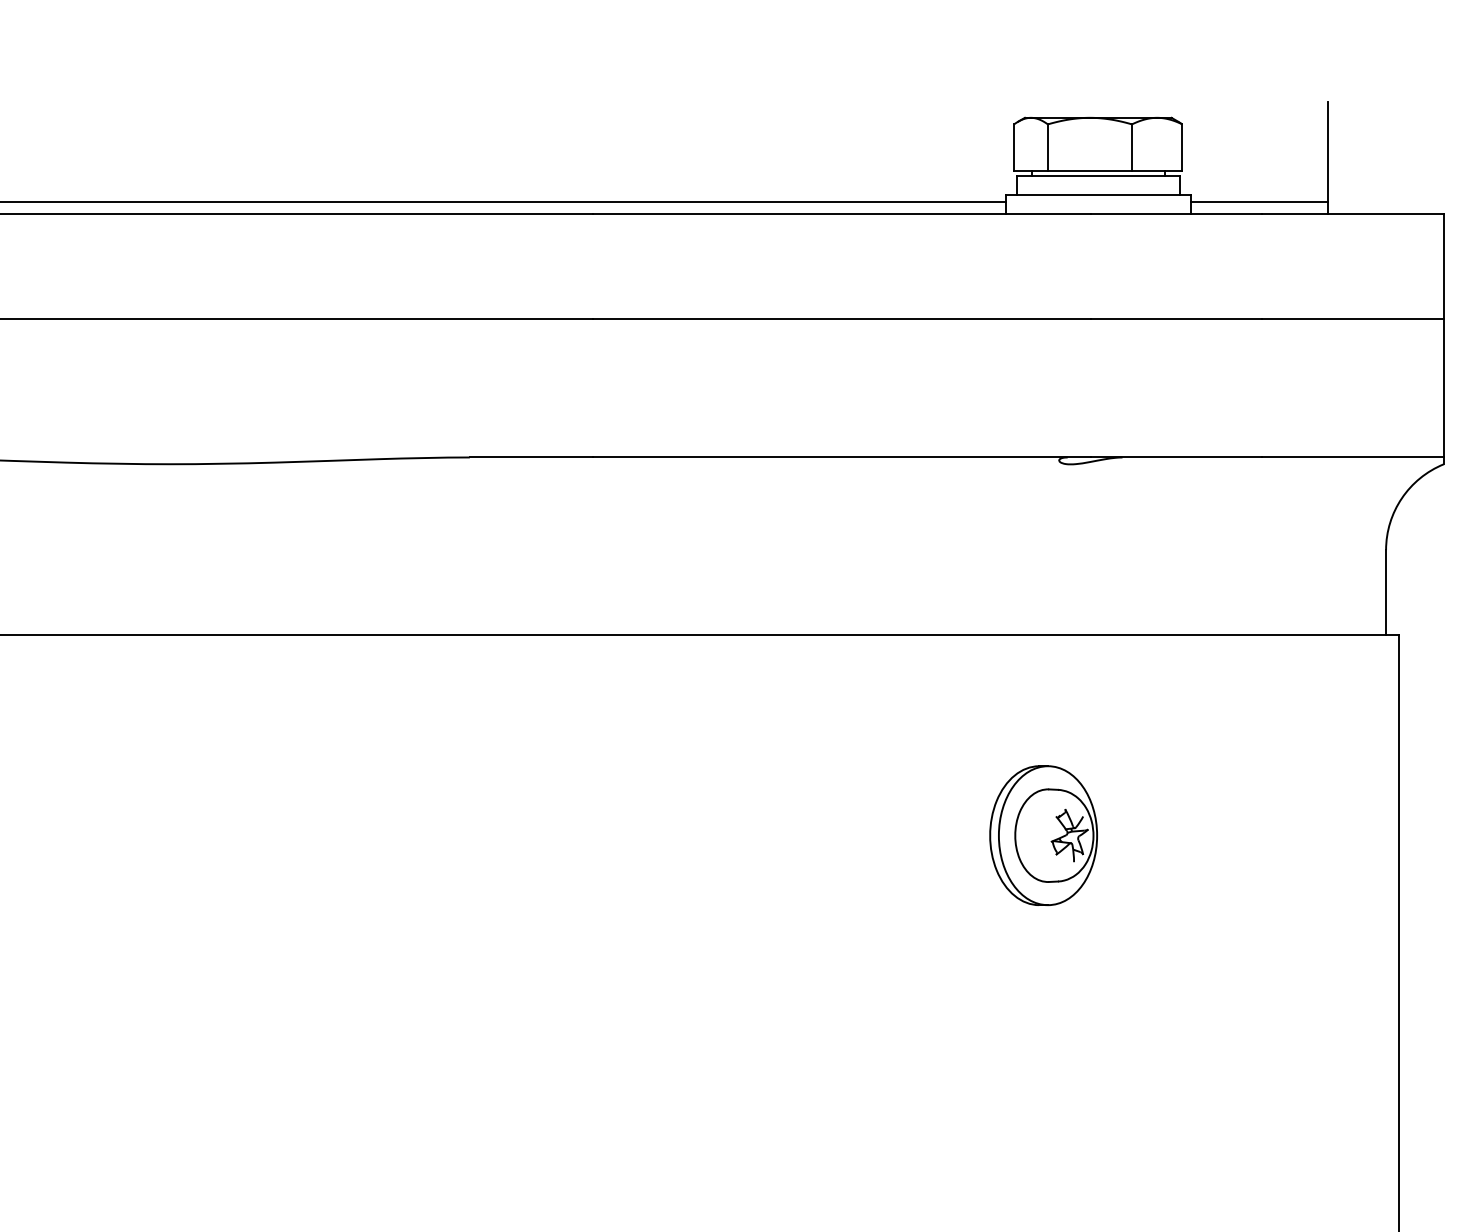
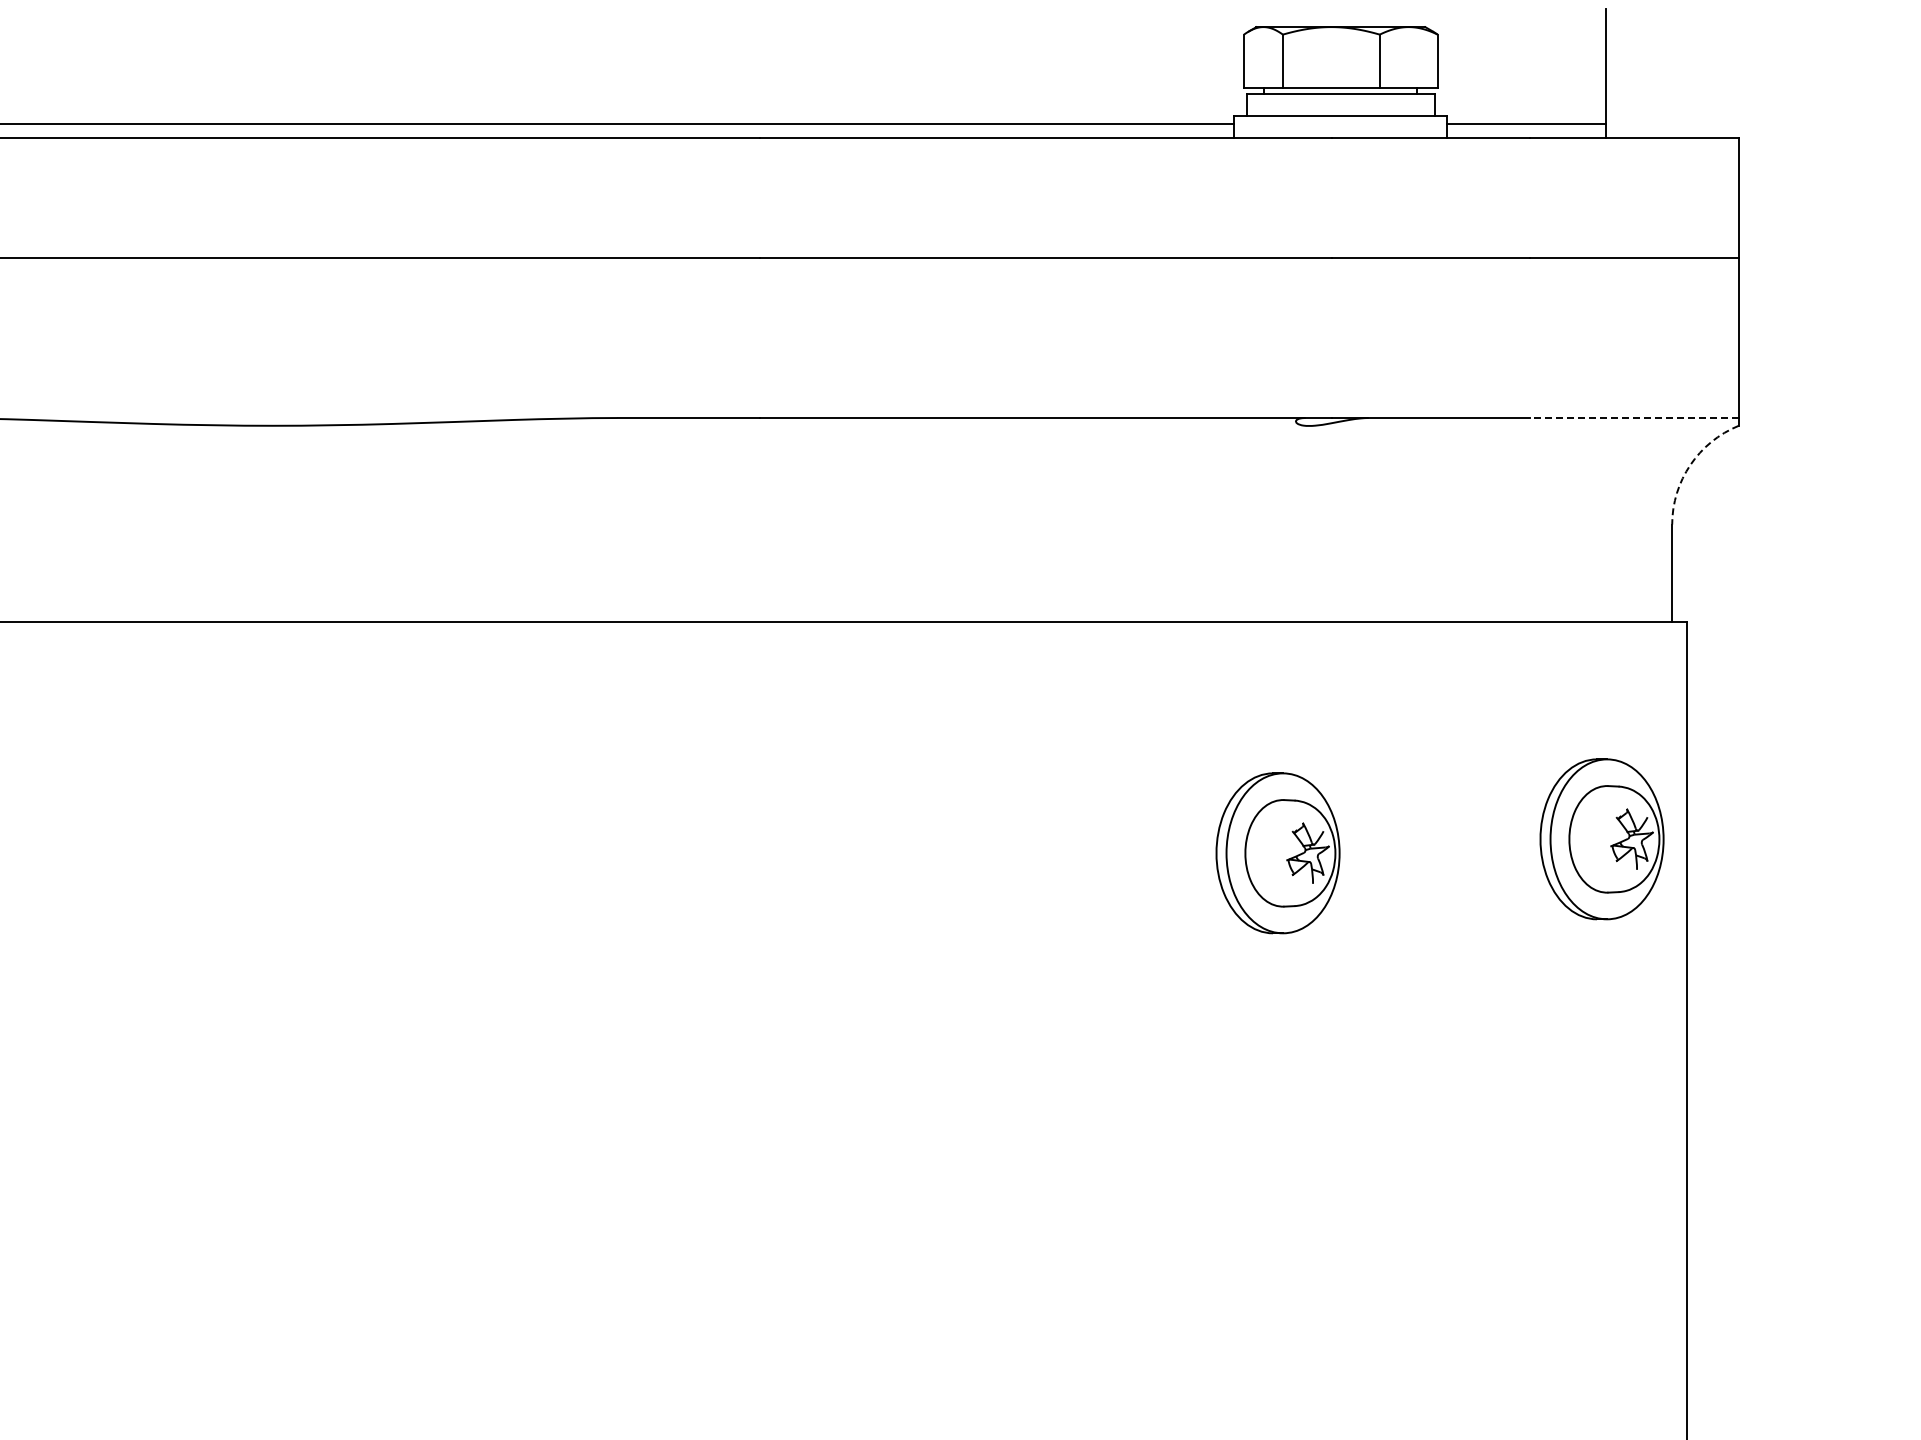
line: (1353, 457) -> (1634, 418), solid -> dashed
arc: (1401, 498) -> (1690, 465), solid -> dashed
part: (1324, 823) -> (1601, 839), added

